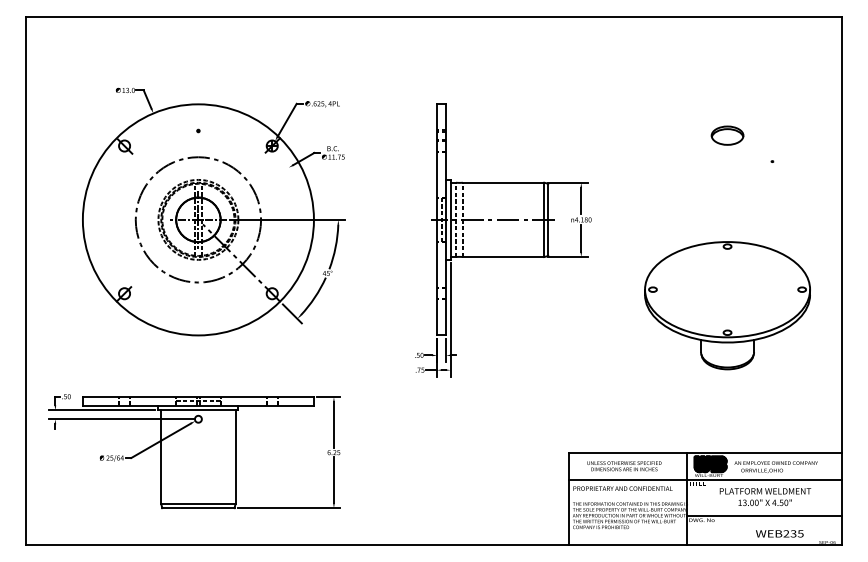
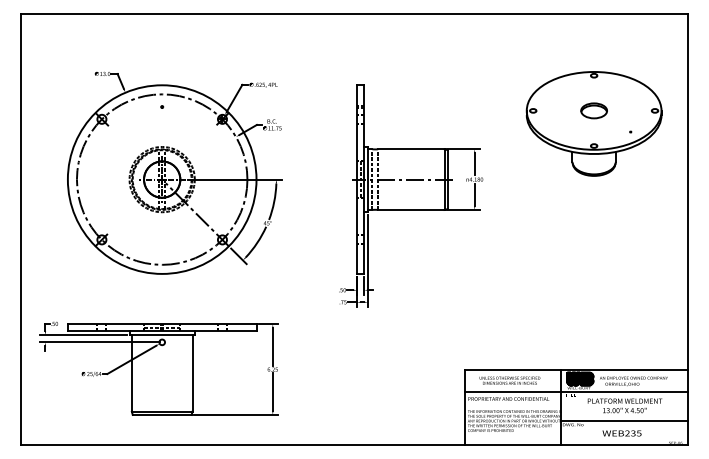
circle: (197, 219) -> (161, 179), size x1.67
part: (727, 305) -> (594, 123), moved
text: (779, 533) -> (621, 433), moved

